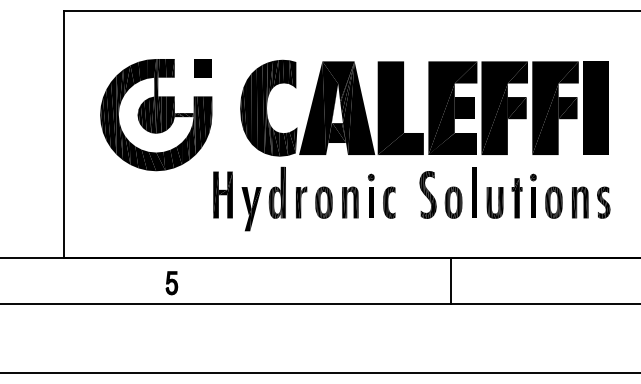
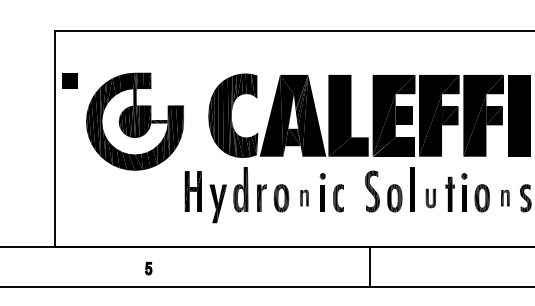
part: (202, 68) -> (69, 81), moved
part: (350, 202) -> (304, 198), size x0.6
part: (494, 202) -> (430, 198), size x0.7
part: (580, 202) -> (505, 198), size x0.6
line: (451, 280) -> (370, 266), moved
part: (171, 283) -> (148, 268), size x0.6

